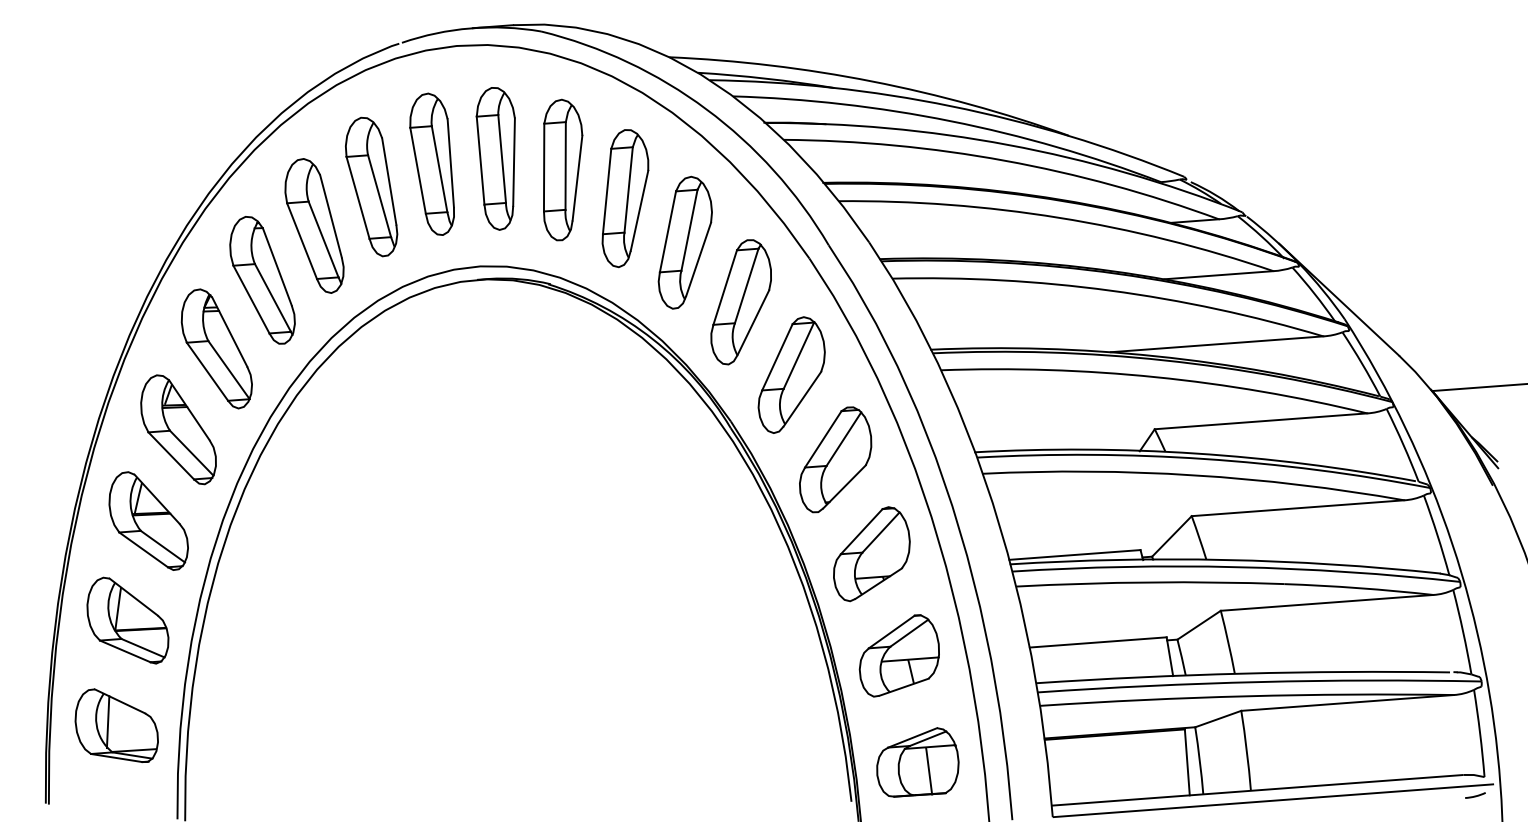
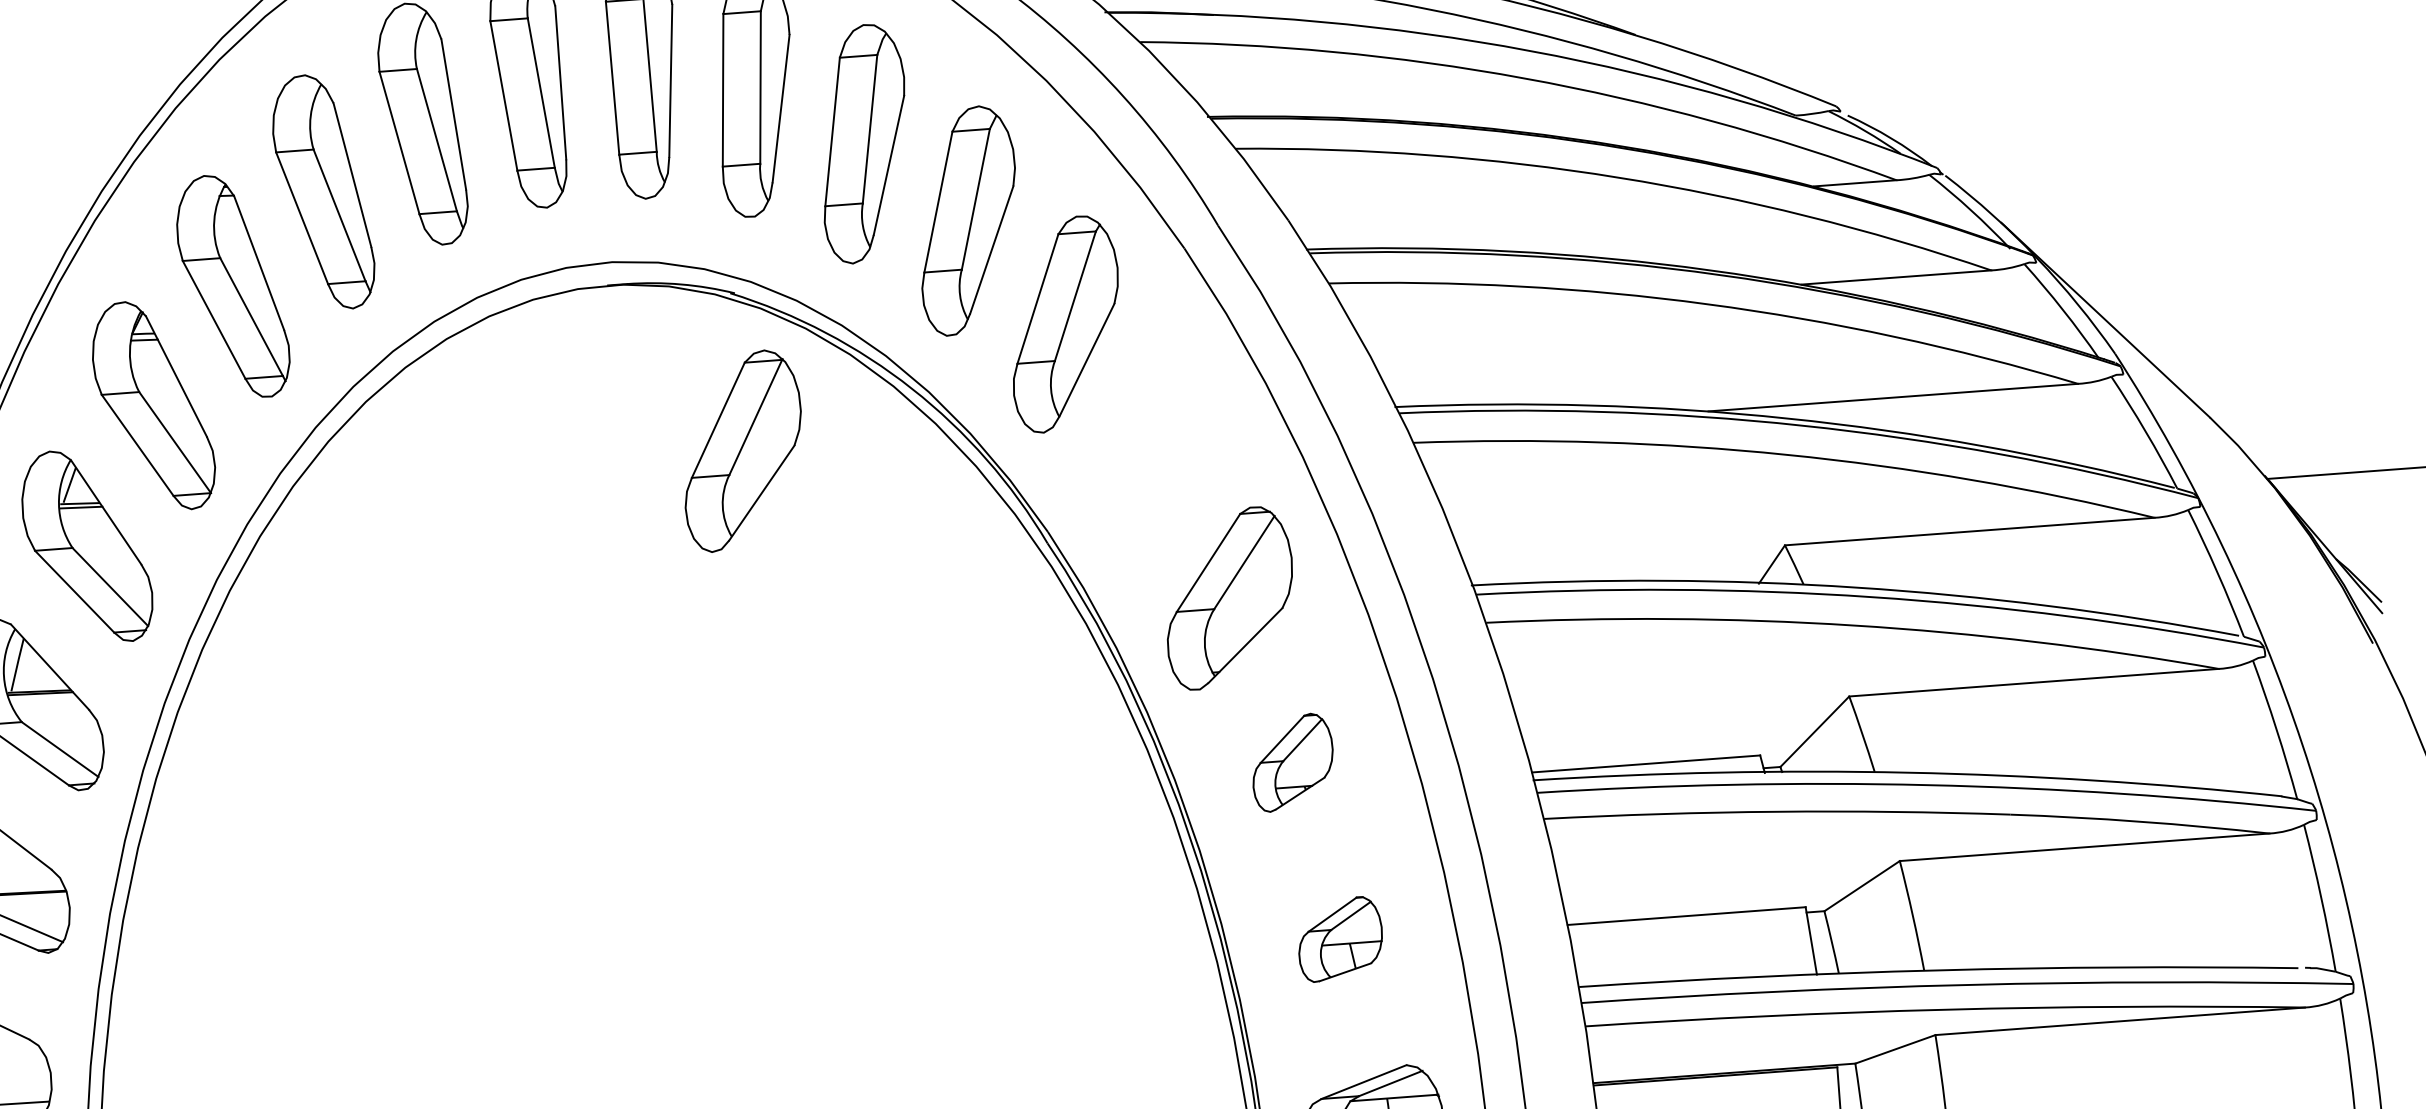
part: (791, 374) -> (742, 450), moved
part: (871, 554) -> (1292, 763), size x0.6
part: (898, 655) -> (1339, 938), size x0.6

